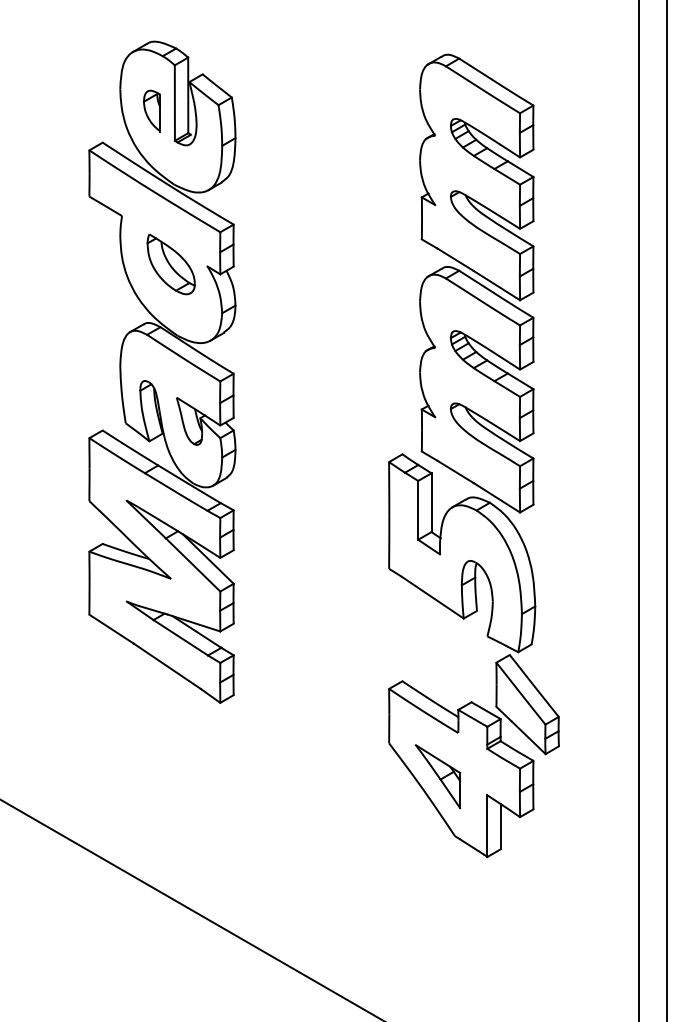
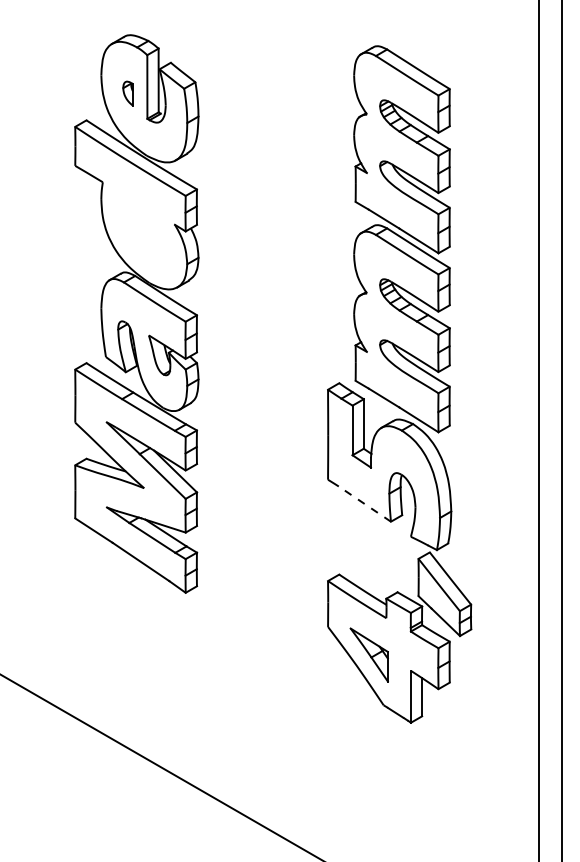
part: (151, 110) -> (127, 93), size x0.7
part: (171, 264) -> (144, 223), removed
line: (432, 596) -> (364, 503), solid -> dashed

